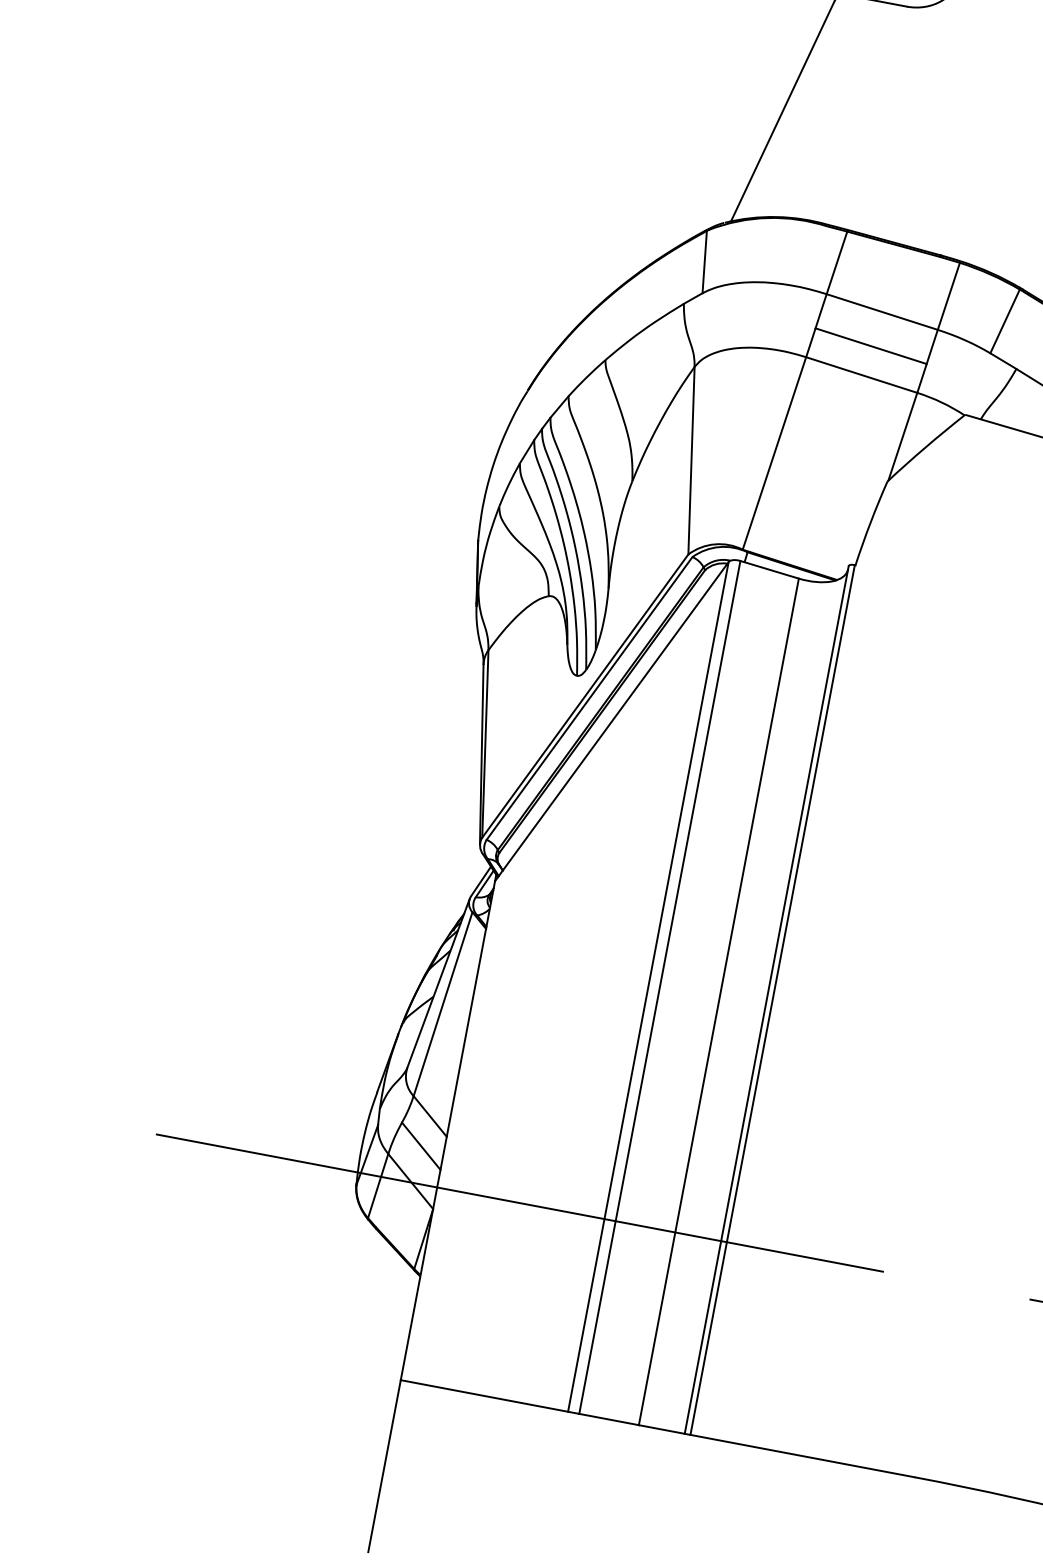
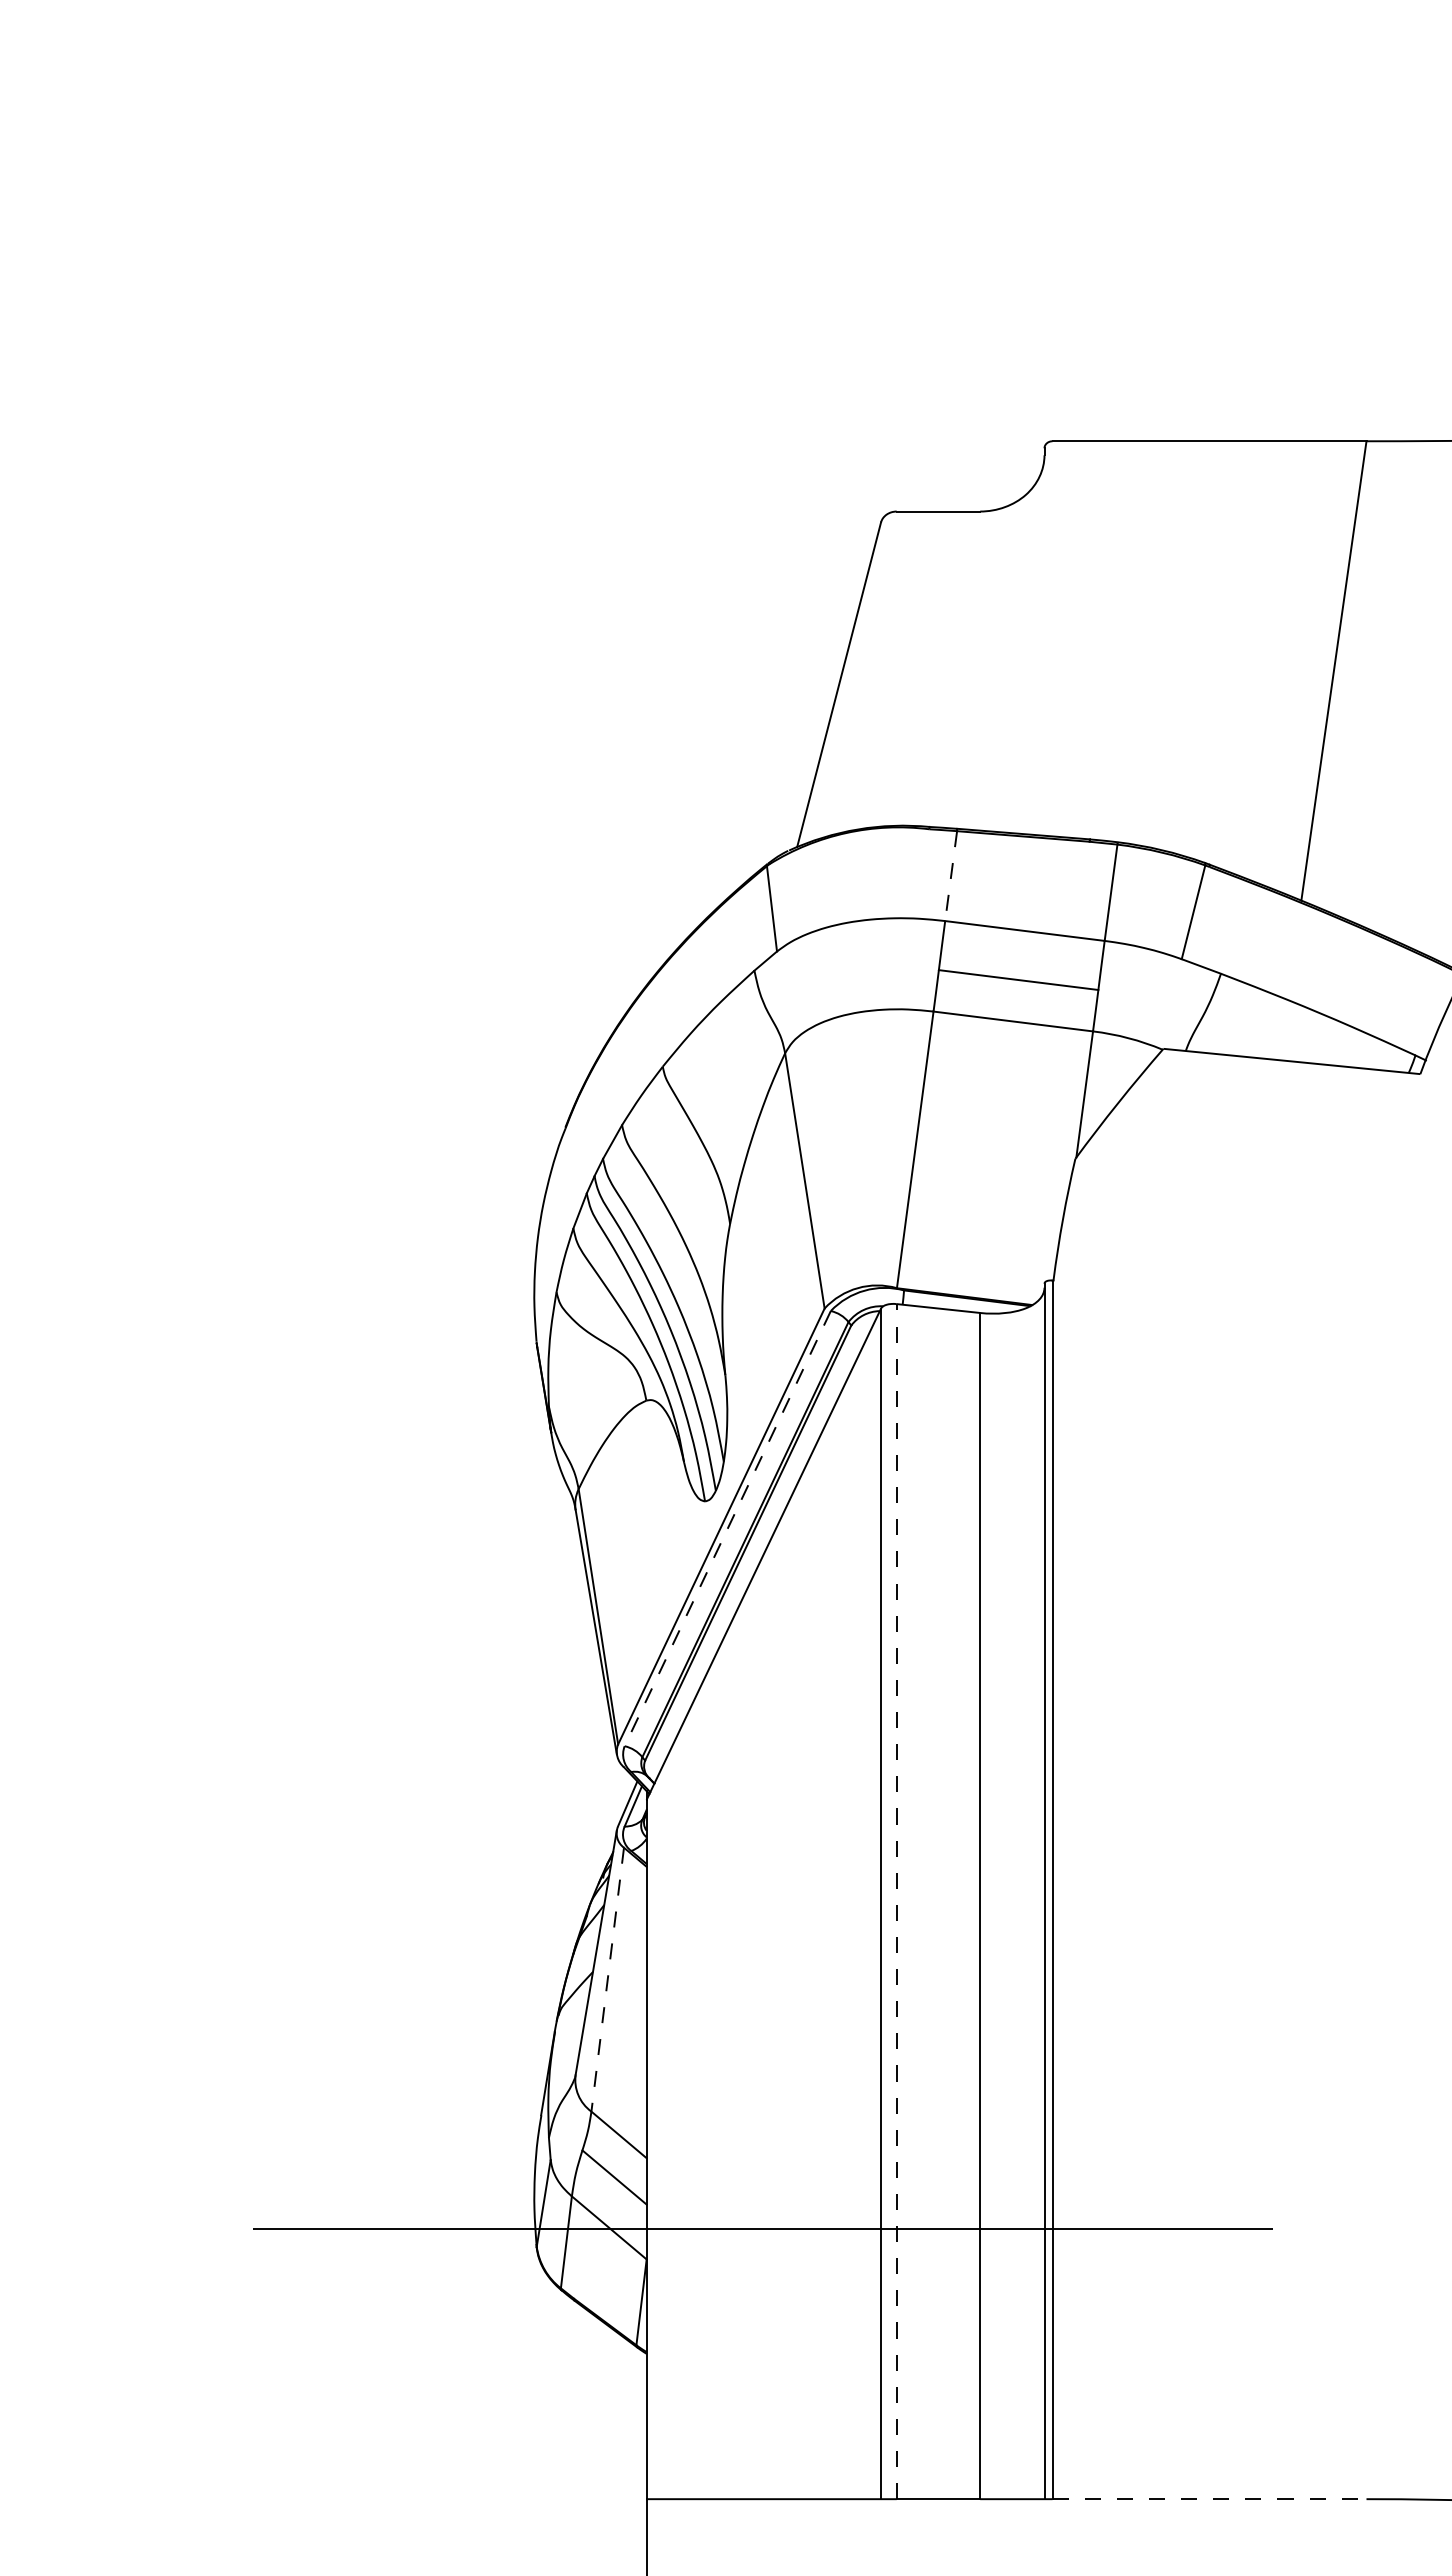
line: (837, 263) -> (951, 876), solid -> dashed
line: (589, 698) -> (727, 1528), solid -> dashed
line: (659, 987) -> (896, 1901), solid -> dashed
line: (442, 1004) -> (607, 1979), solid -> dashed
line: (802, 1456) -> (1209, 2499), solid -> dashed

